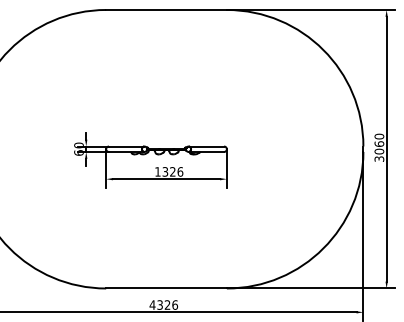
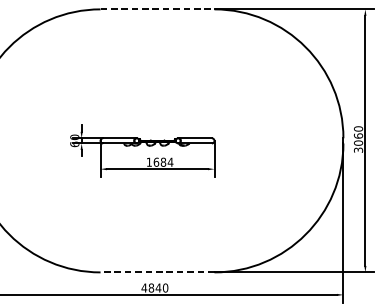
line: (167, 9) -> (158, 8), solid -> dashed
text: (172, 171) -> (163, 161), 1326 -> 1684
line: (166, 288) -> (157, 272), solid -> dashed
text: (167, 304) -> (158, 287), 4326 -> 4840

